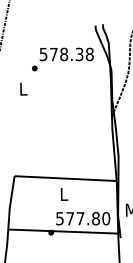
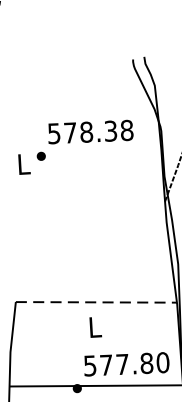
text: (62, 59) -> (84, 140), moved
line: (65, 178) -> (96, 302), solid -> dashed

